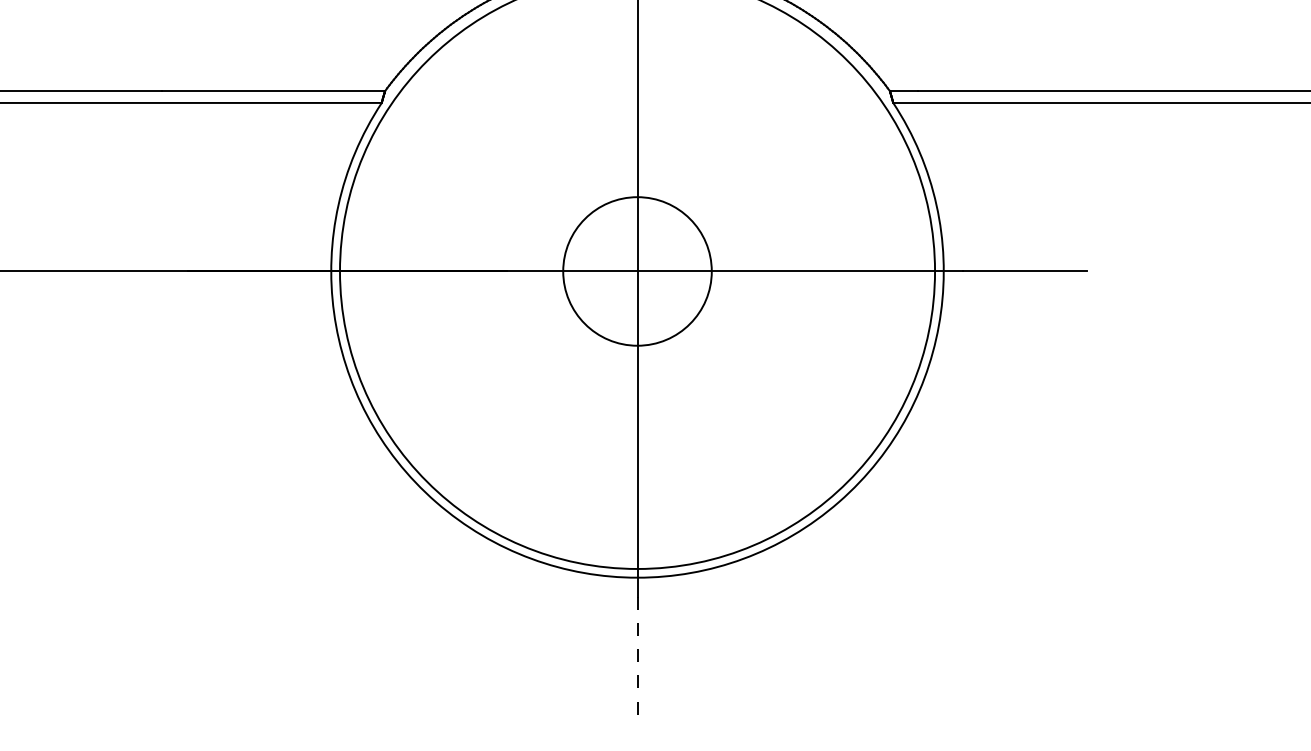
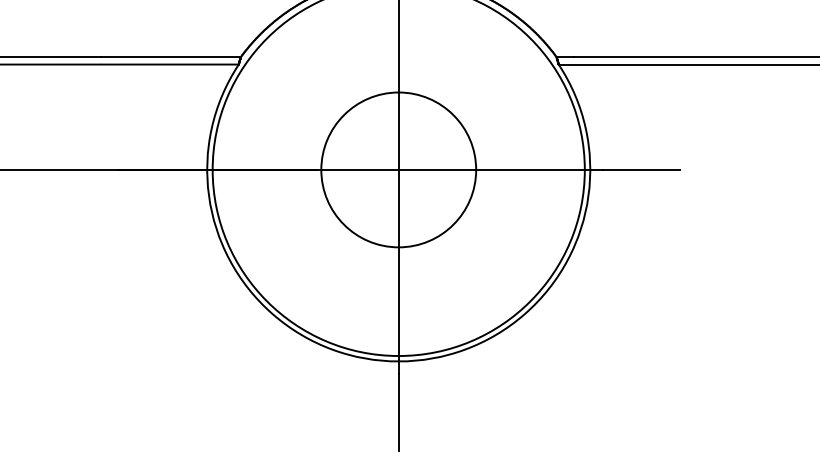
circle: (637, 270) -> (398, 169), size x1.67
line: (637, 659) -> (398, 412), dashed -> solid

